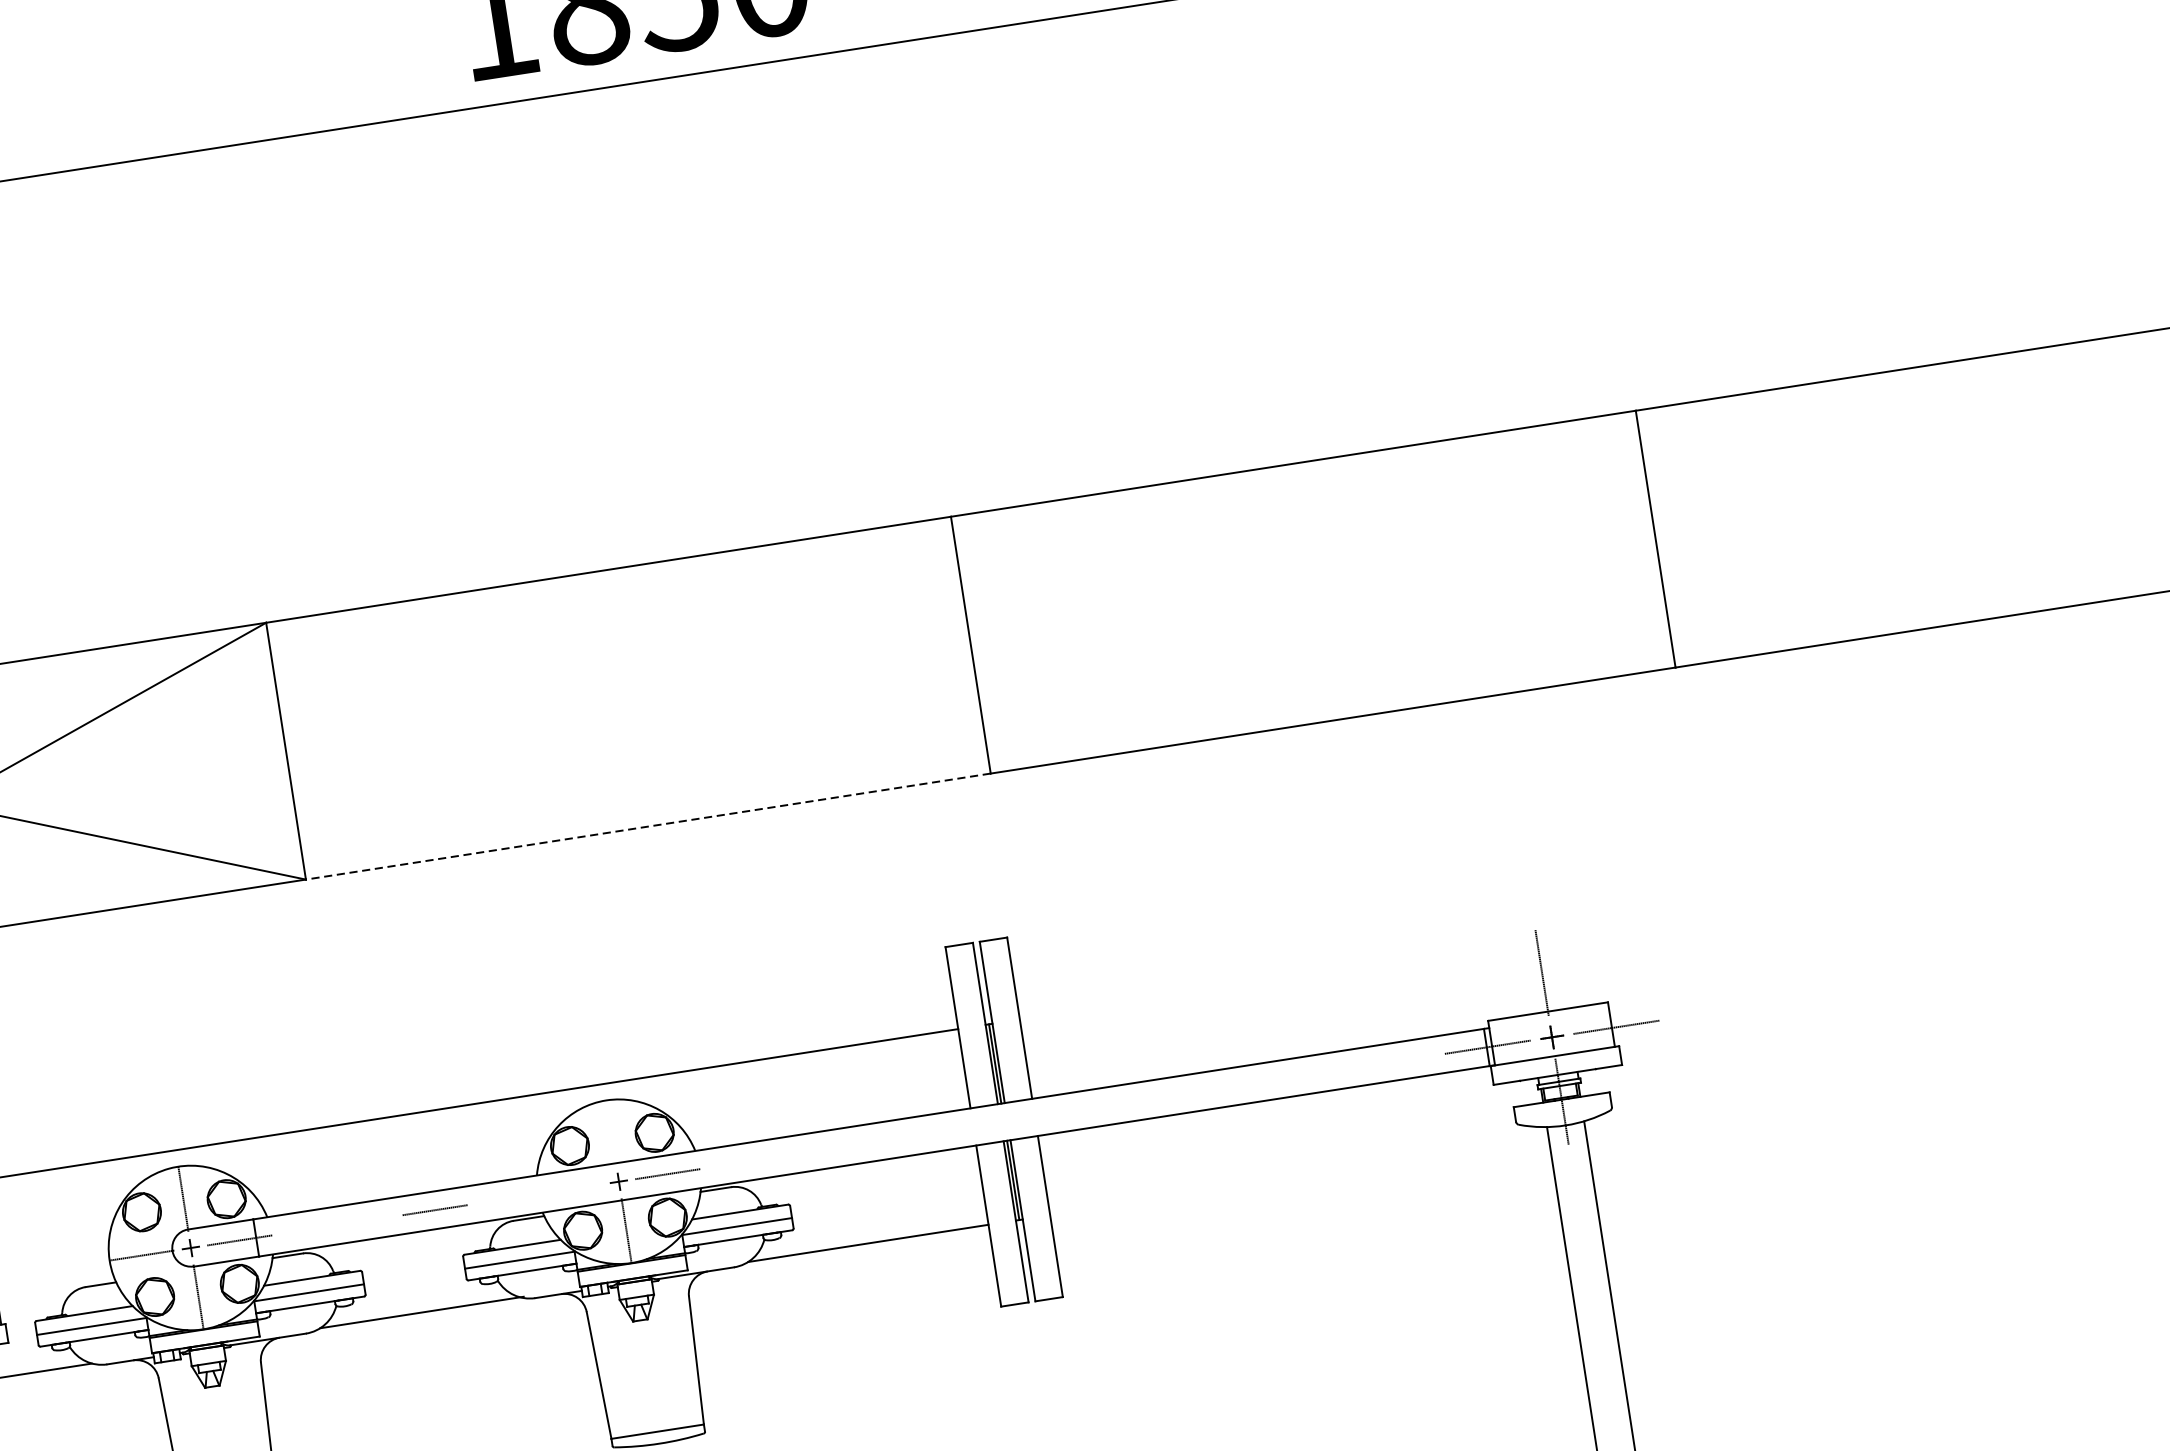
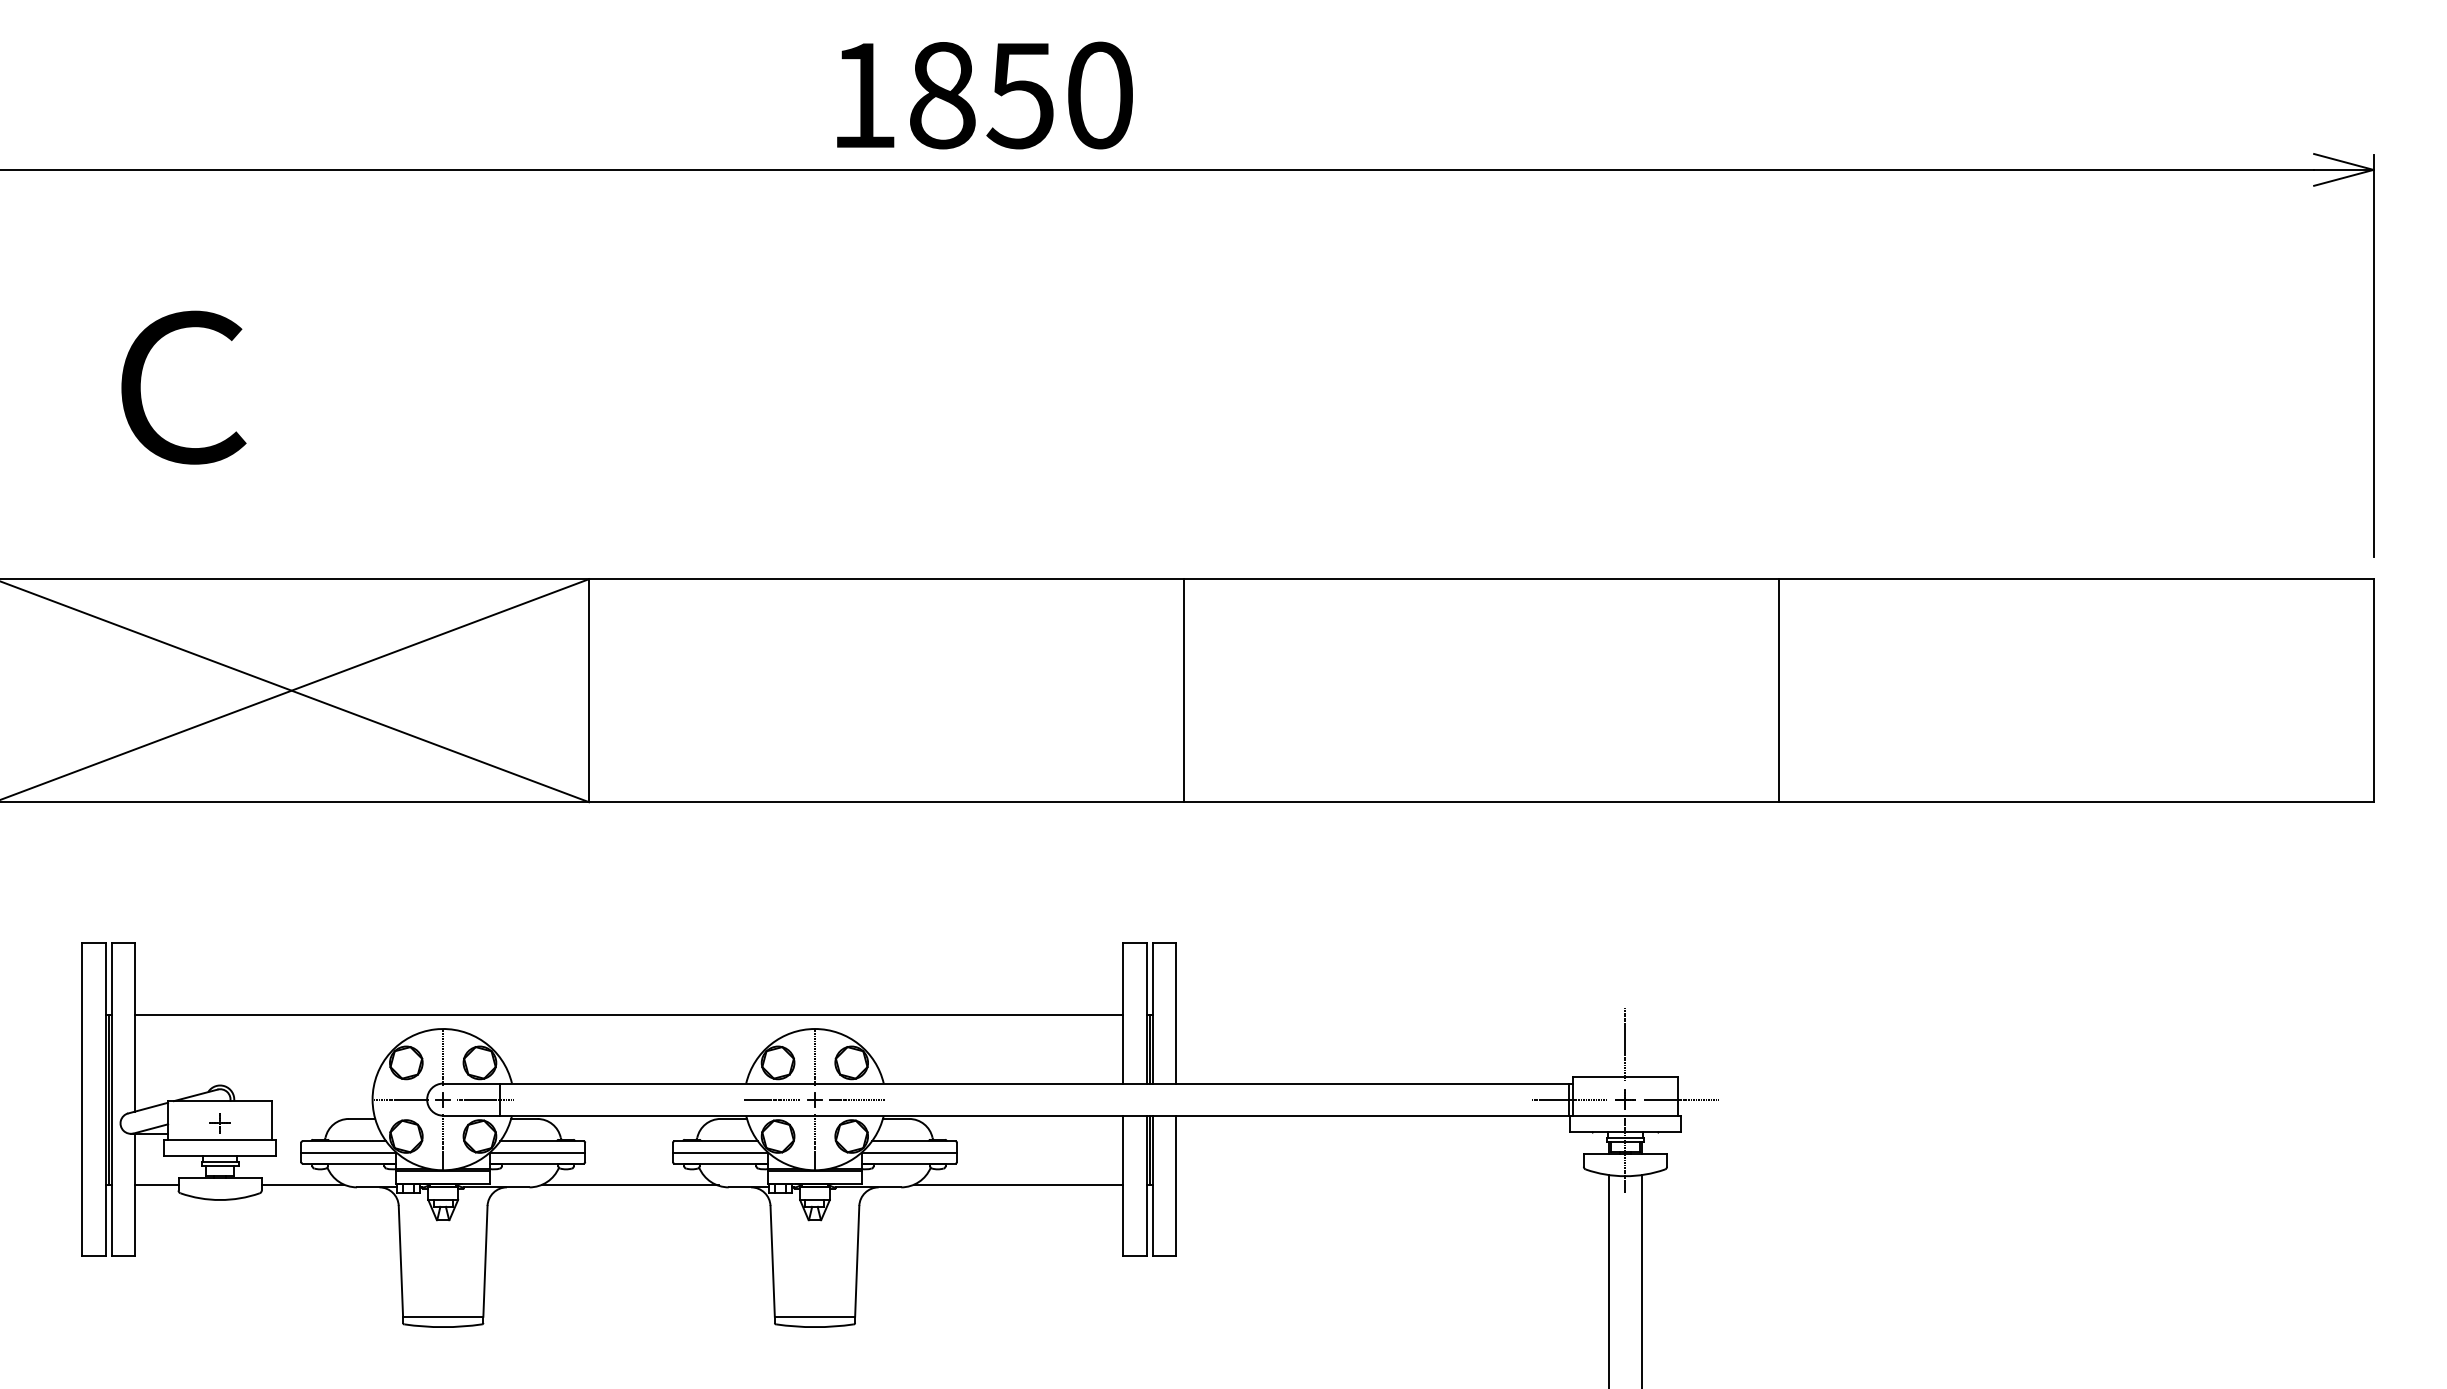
line: (648, 826) -> (886, 802), dashed -> solid
line: (610, 1132) -> (814, 1056), added
line: (434, 1210) -> (771, 1099), moved

